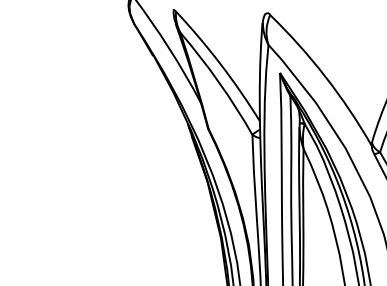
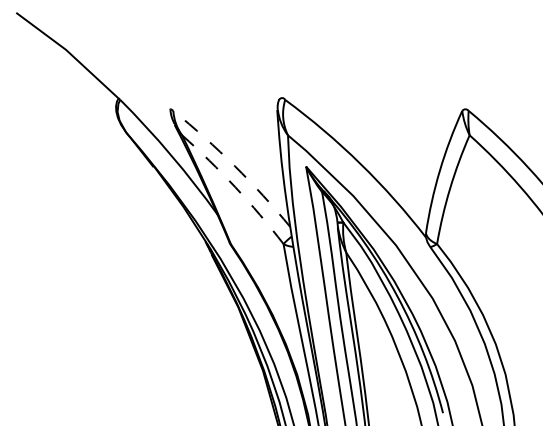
arc: (220, 64) -> (234, 166), solid -> dashed
arc: (218, 82) -> (235, 187), solid -> dashed

